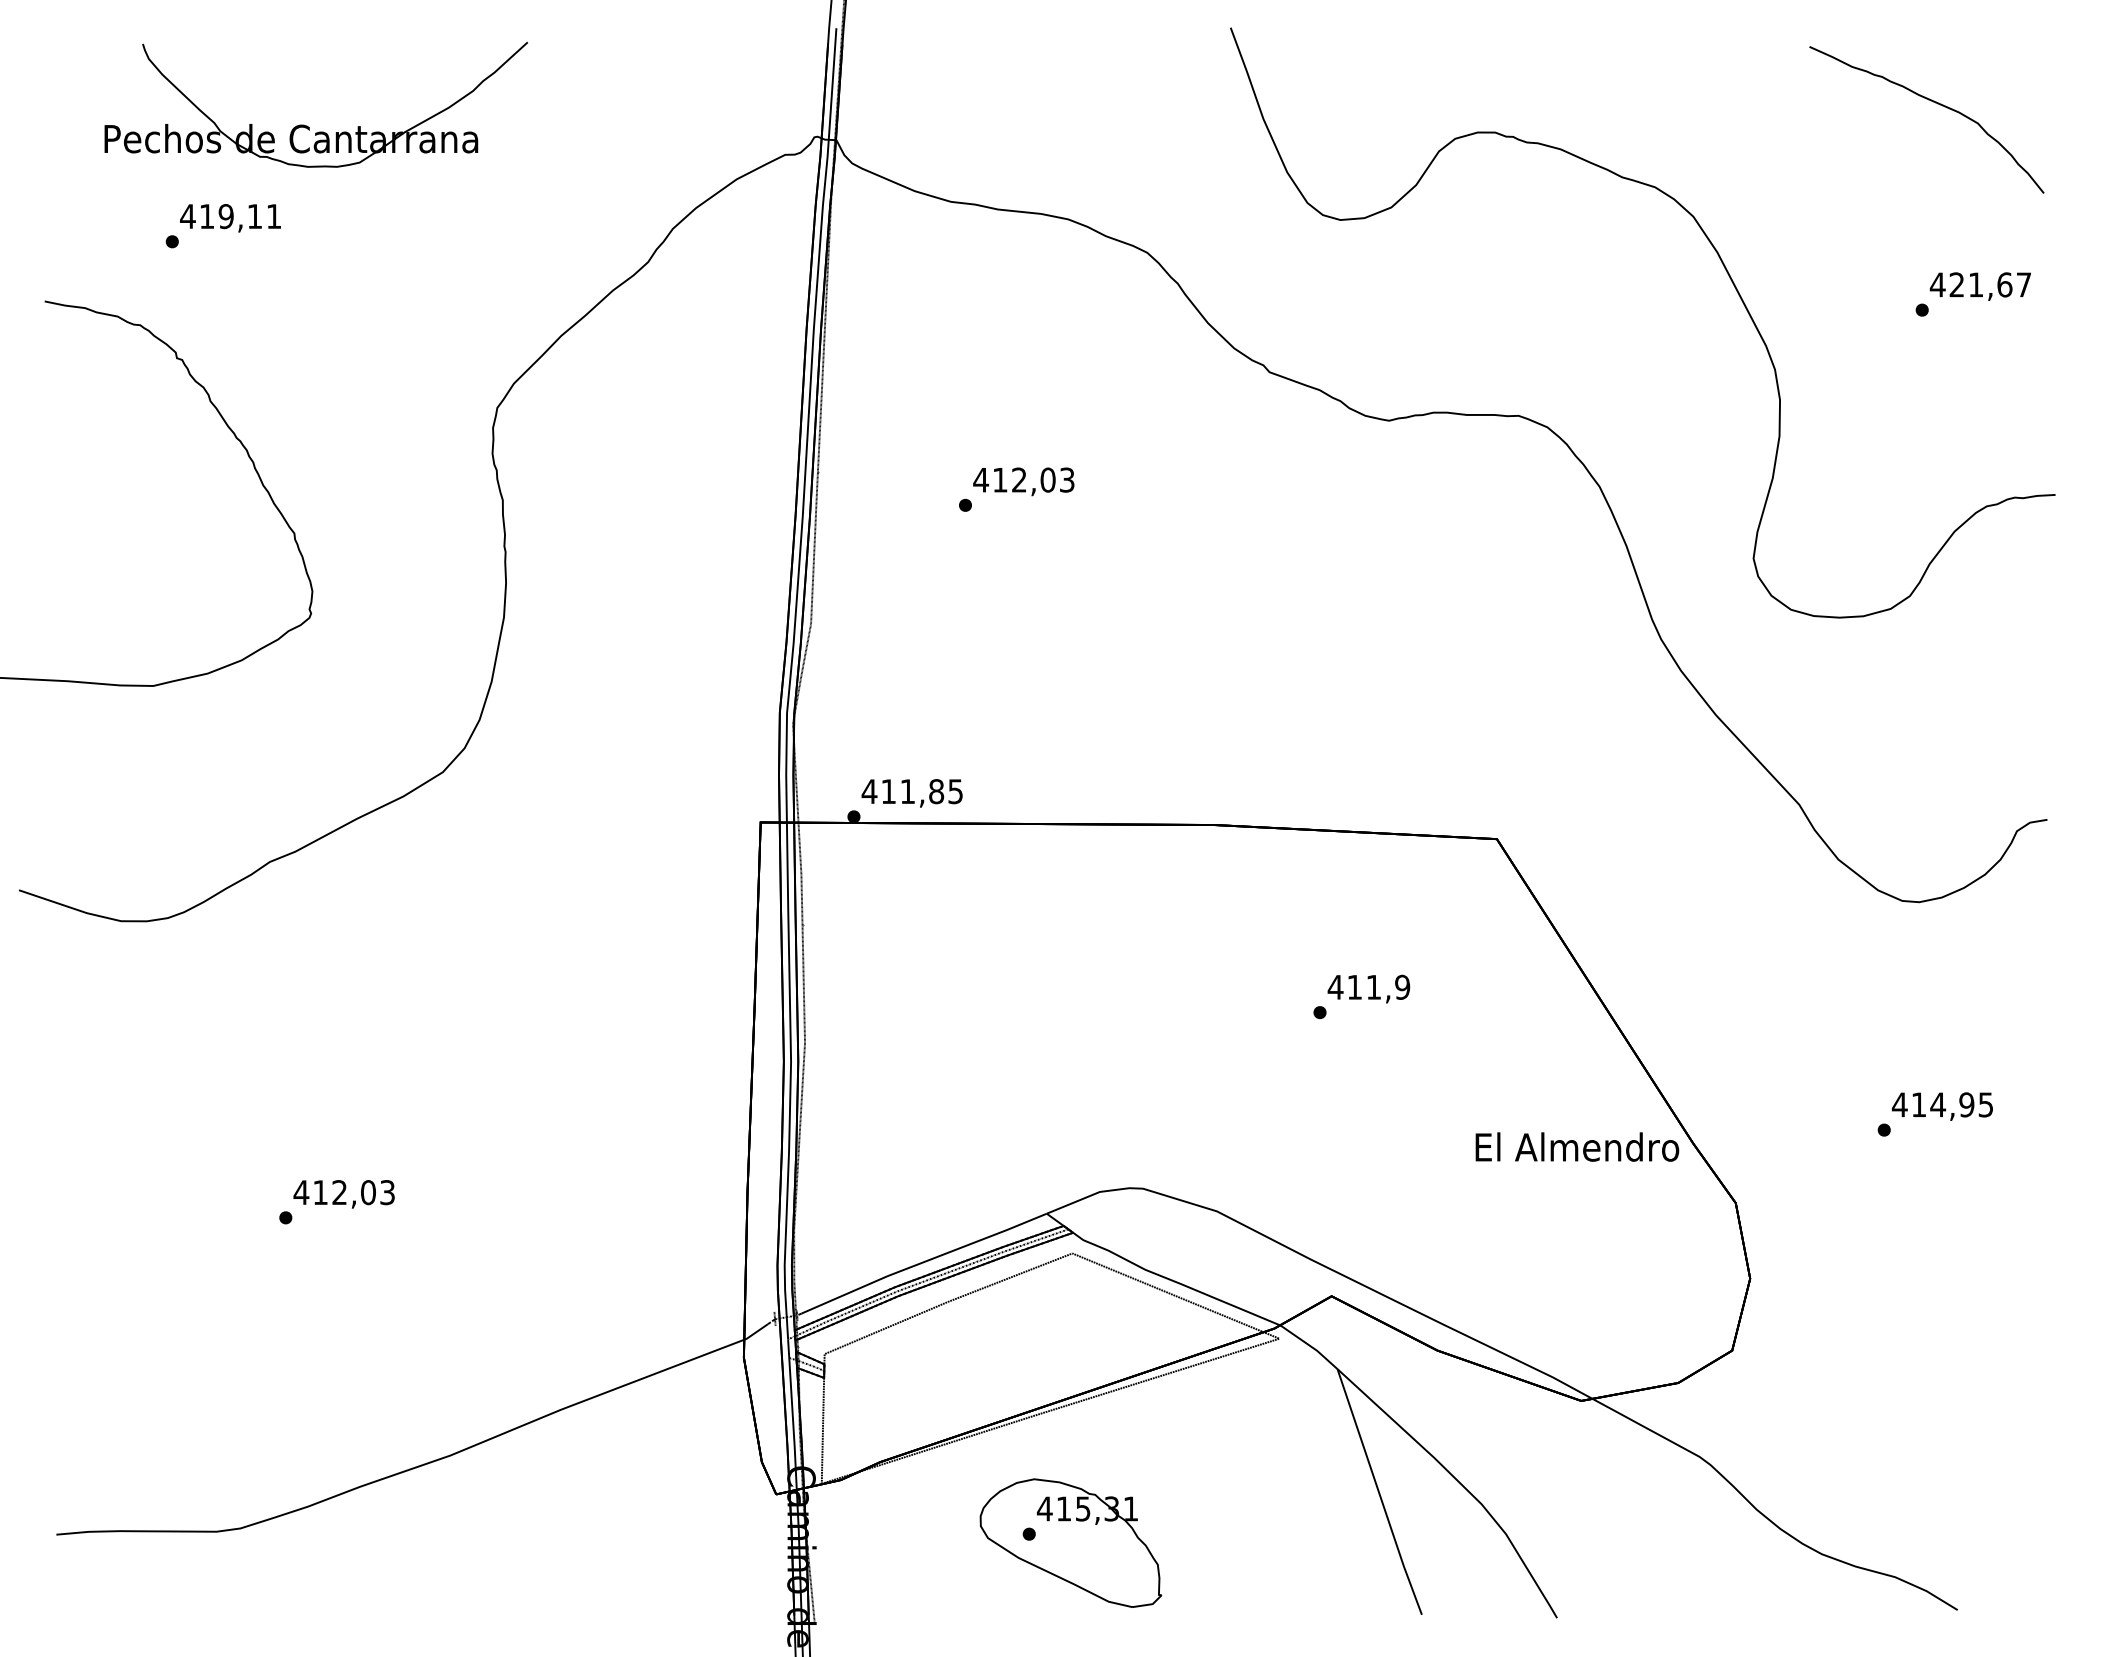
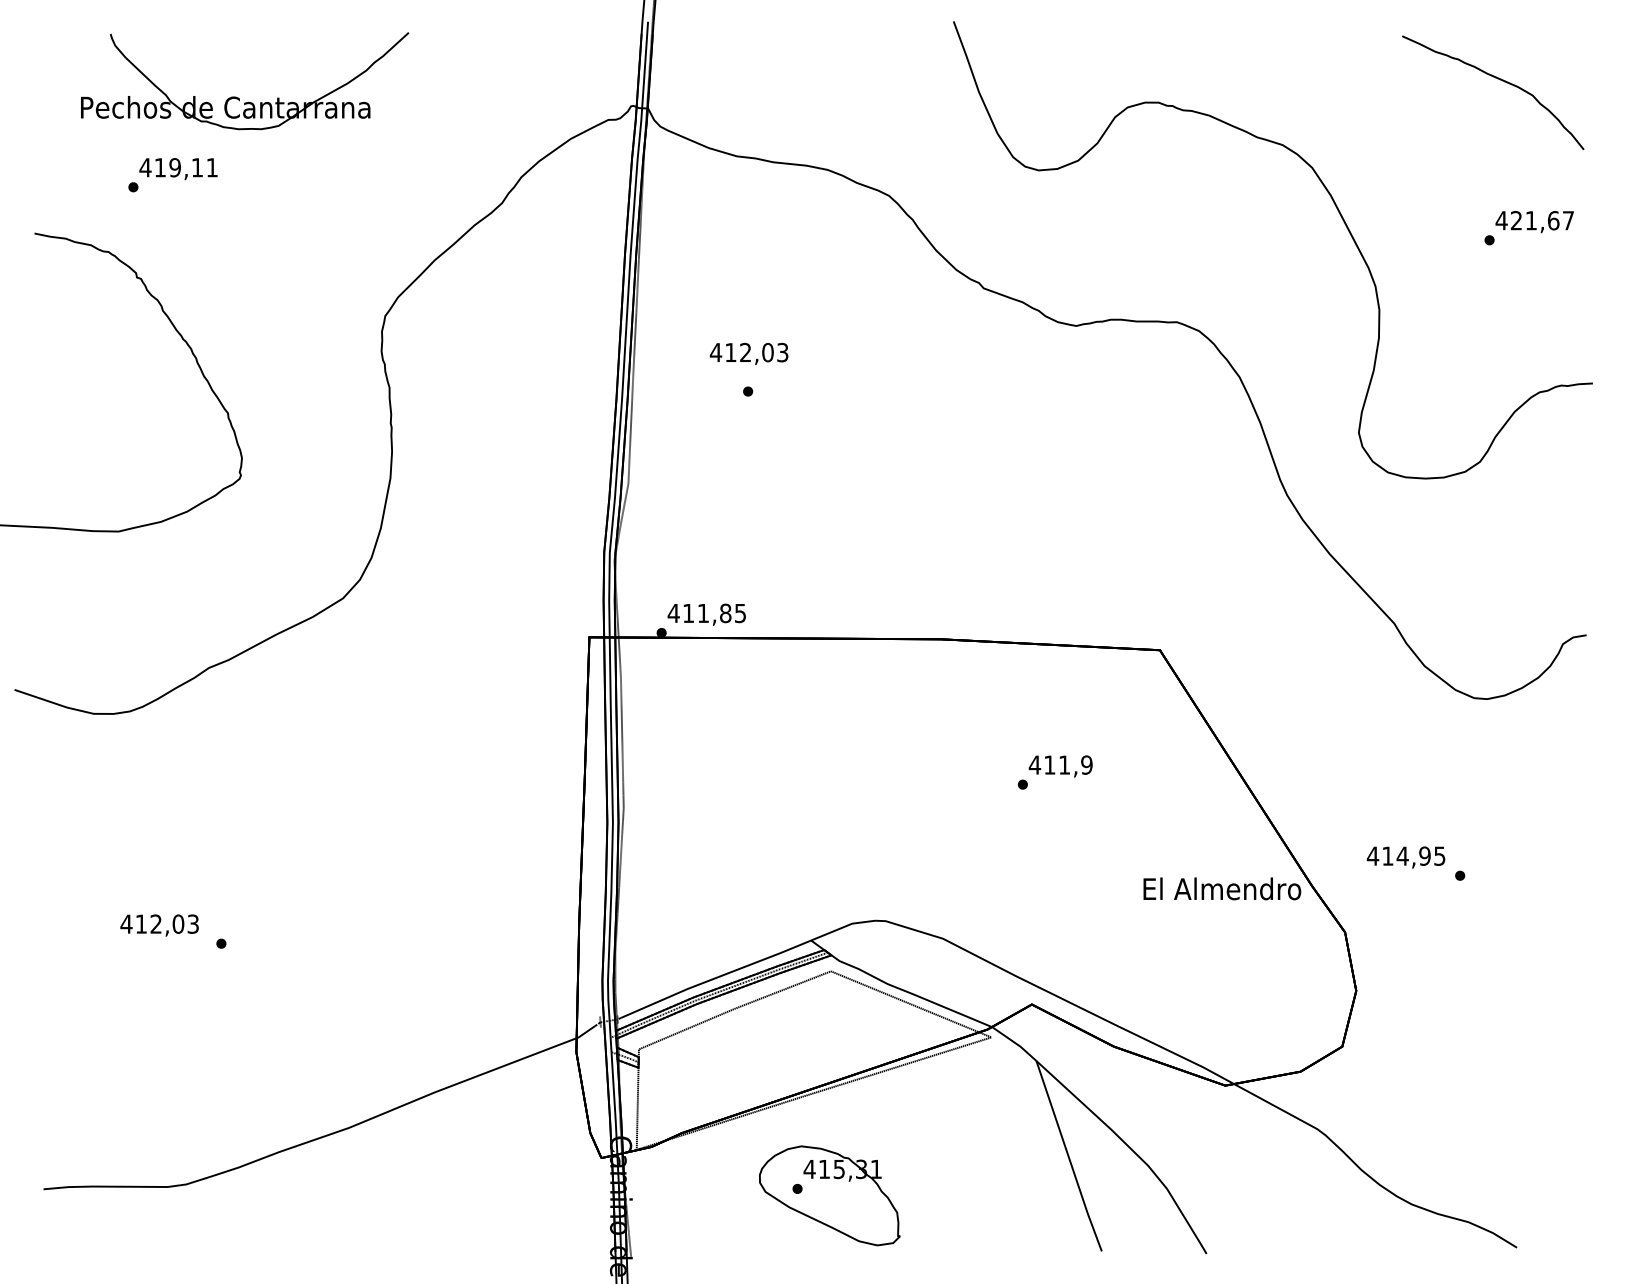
text: (1023, 481) -> (748, 353), moved
text: (1942, 1106) -> (1406, 857), moved
text: (343, 1194) -> (159, 925), moved

